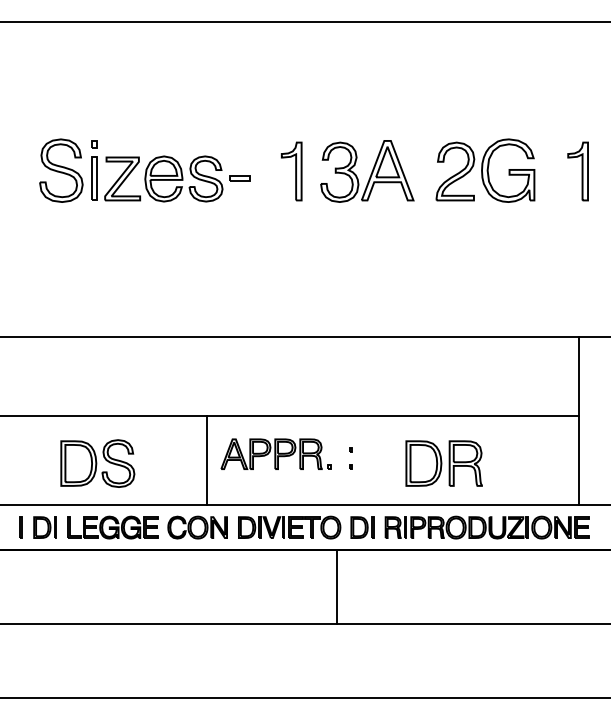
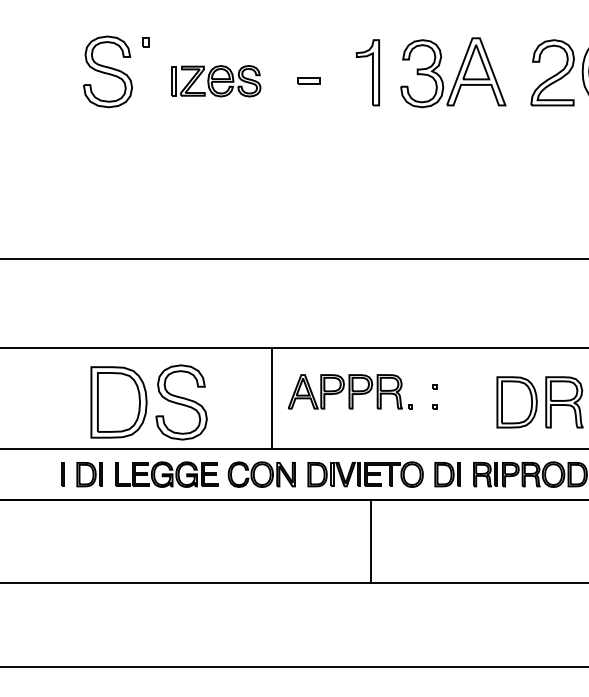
part: (157, 178) -> (216, 80), size x0.6
part: (97, 463) -> (148, 402), size x1.4
line: (336, 586) -> (371, 541), moved

